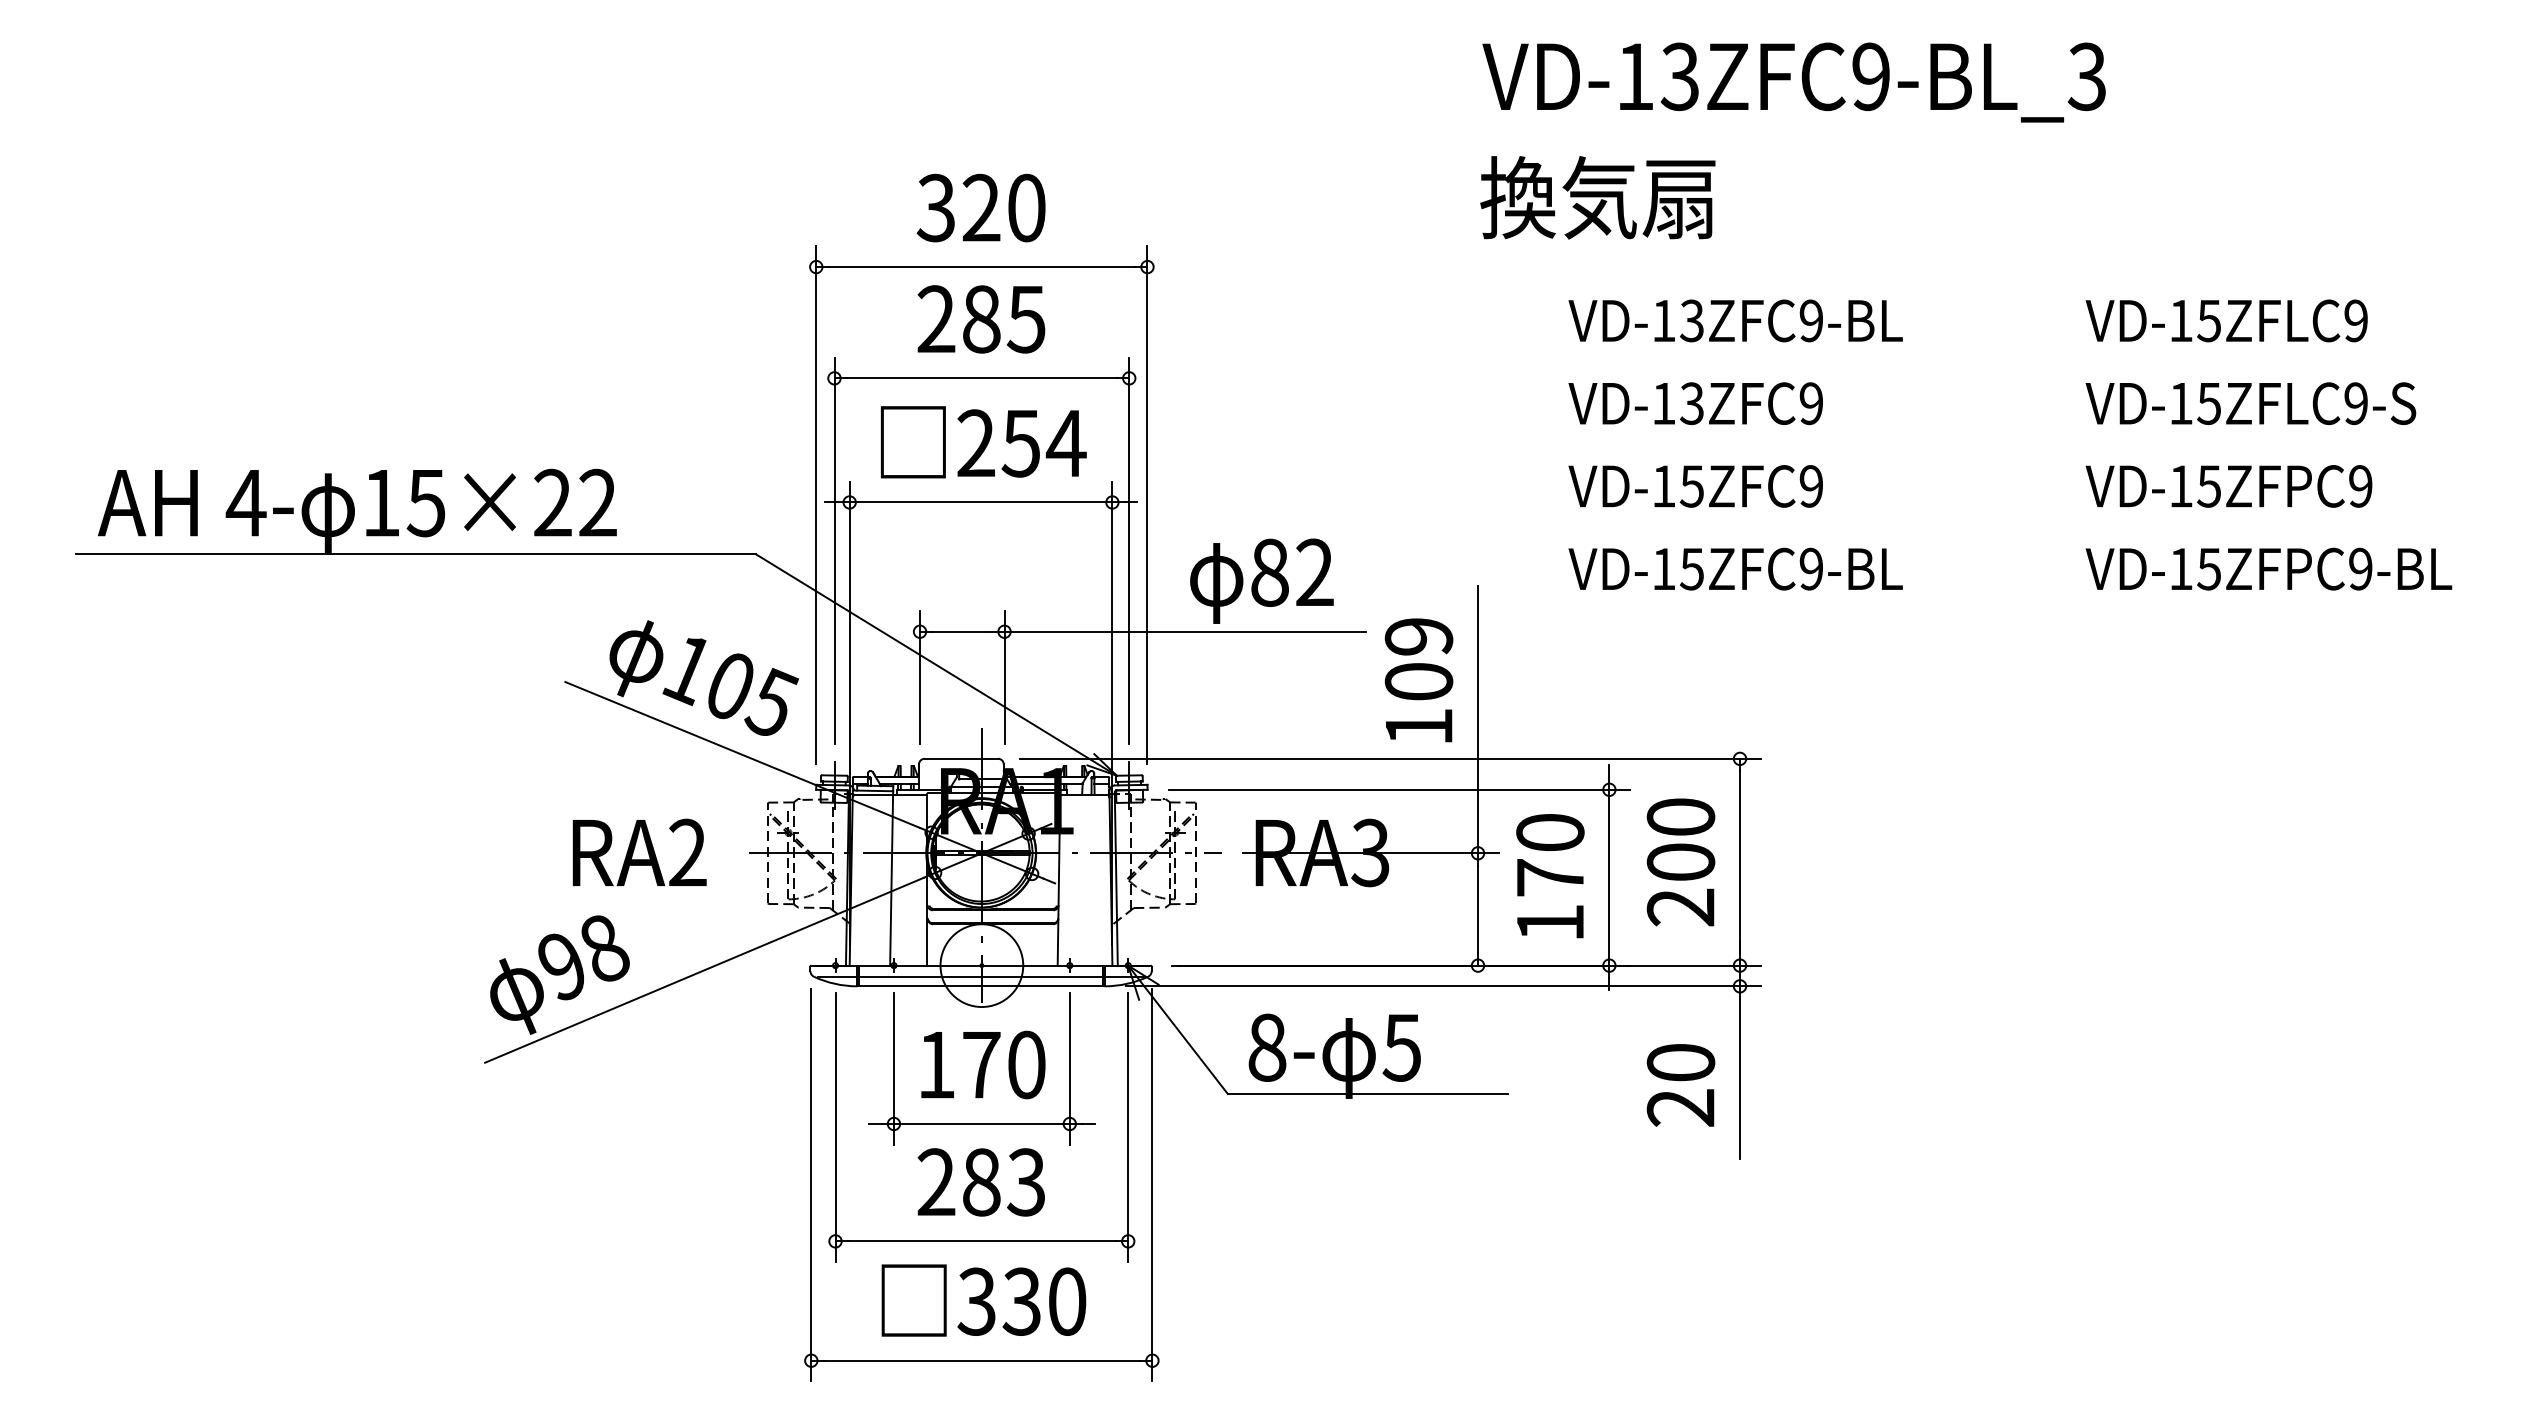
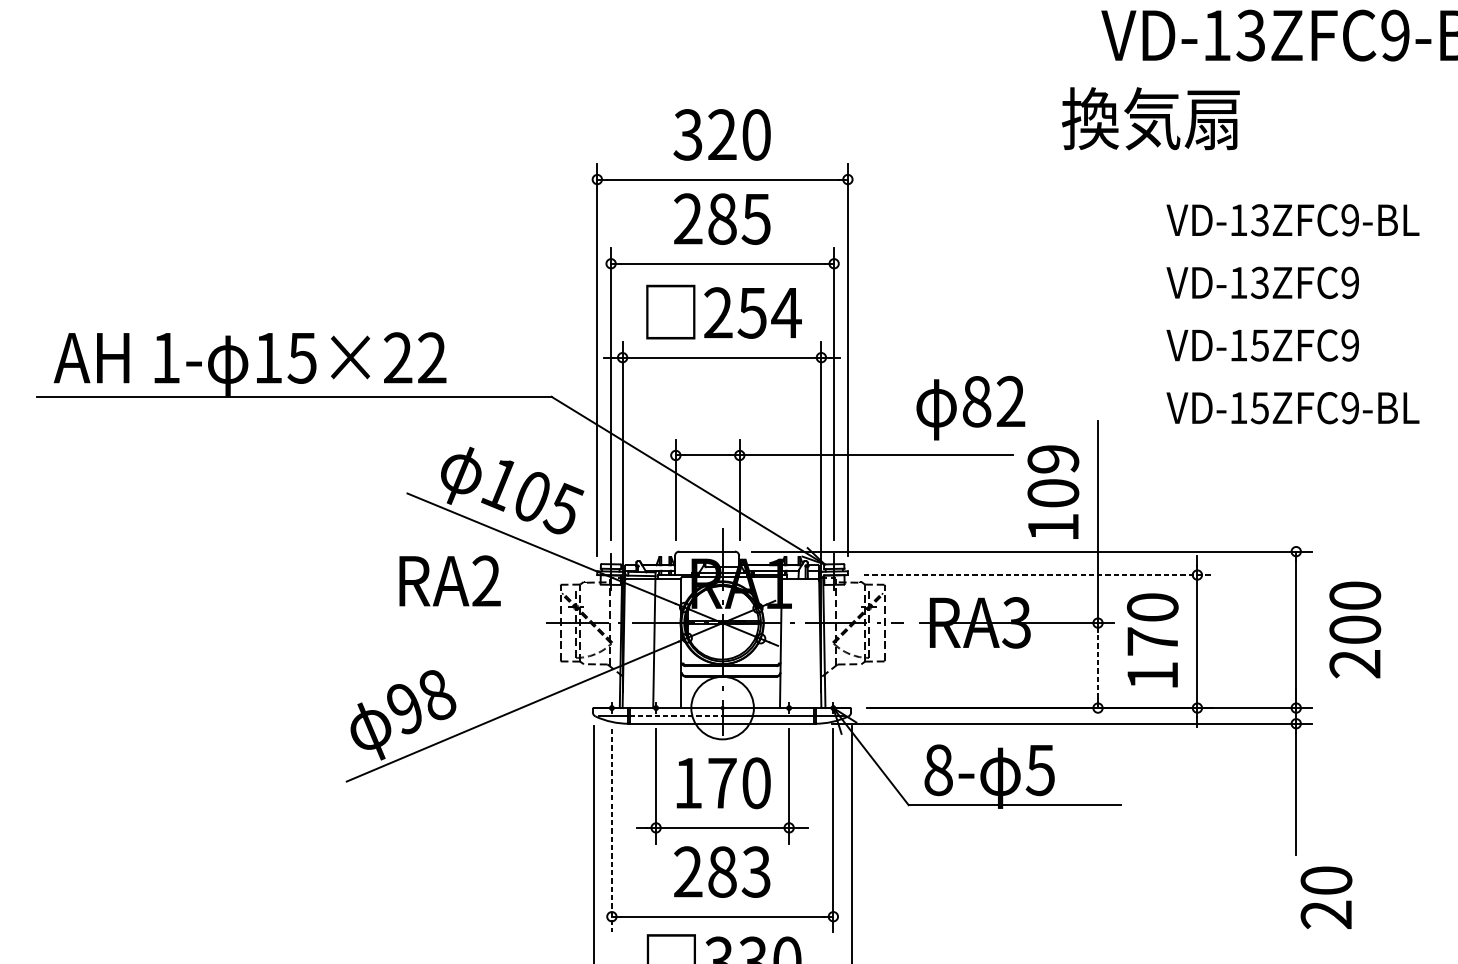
text: (1597, 197) -> (1150, 118), moved
text: (245, 503) -> (165, 358), 4- -> 1-
text: (1261, 580) -> (970, 407), moved
line: (1399, 789) -> (1038, 574), solid -> dashed
text: (639, 851) -> (449, 580), moved
text: (1680, 862) -> (1354, 630), moved
line: (1478, 909) -> (1098, 665), solid -> dashed
line: (920, 976) -> (676, 716), solid -> dashed
text: (1680, 1085) -> (1326, 897), moved
line: (835, 1127) -> (611, 830), solid -> dashed

